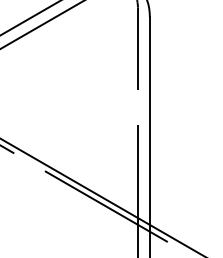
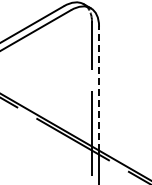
line: (150, 120) -> (99, 88), solid -> dashed

